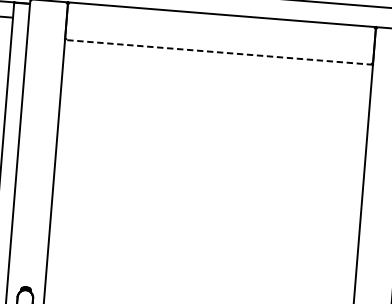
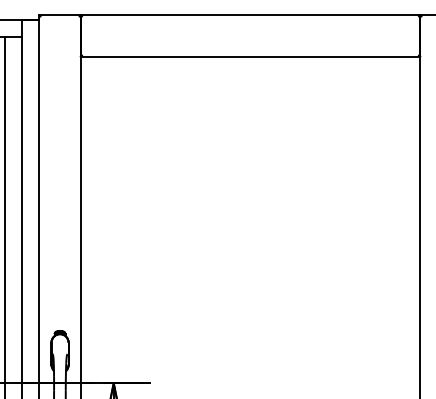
line: (219, 52) -> (250, 56), dashed -> solid

